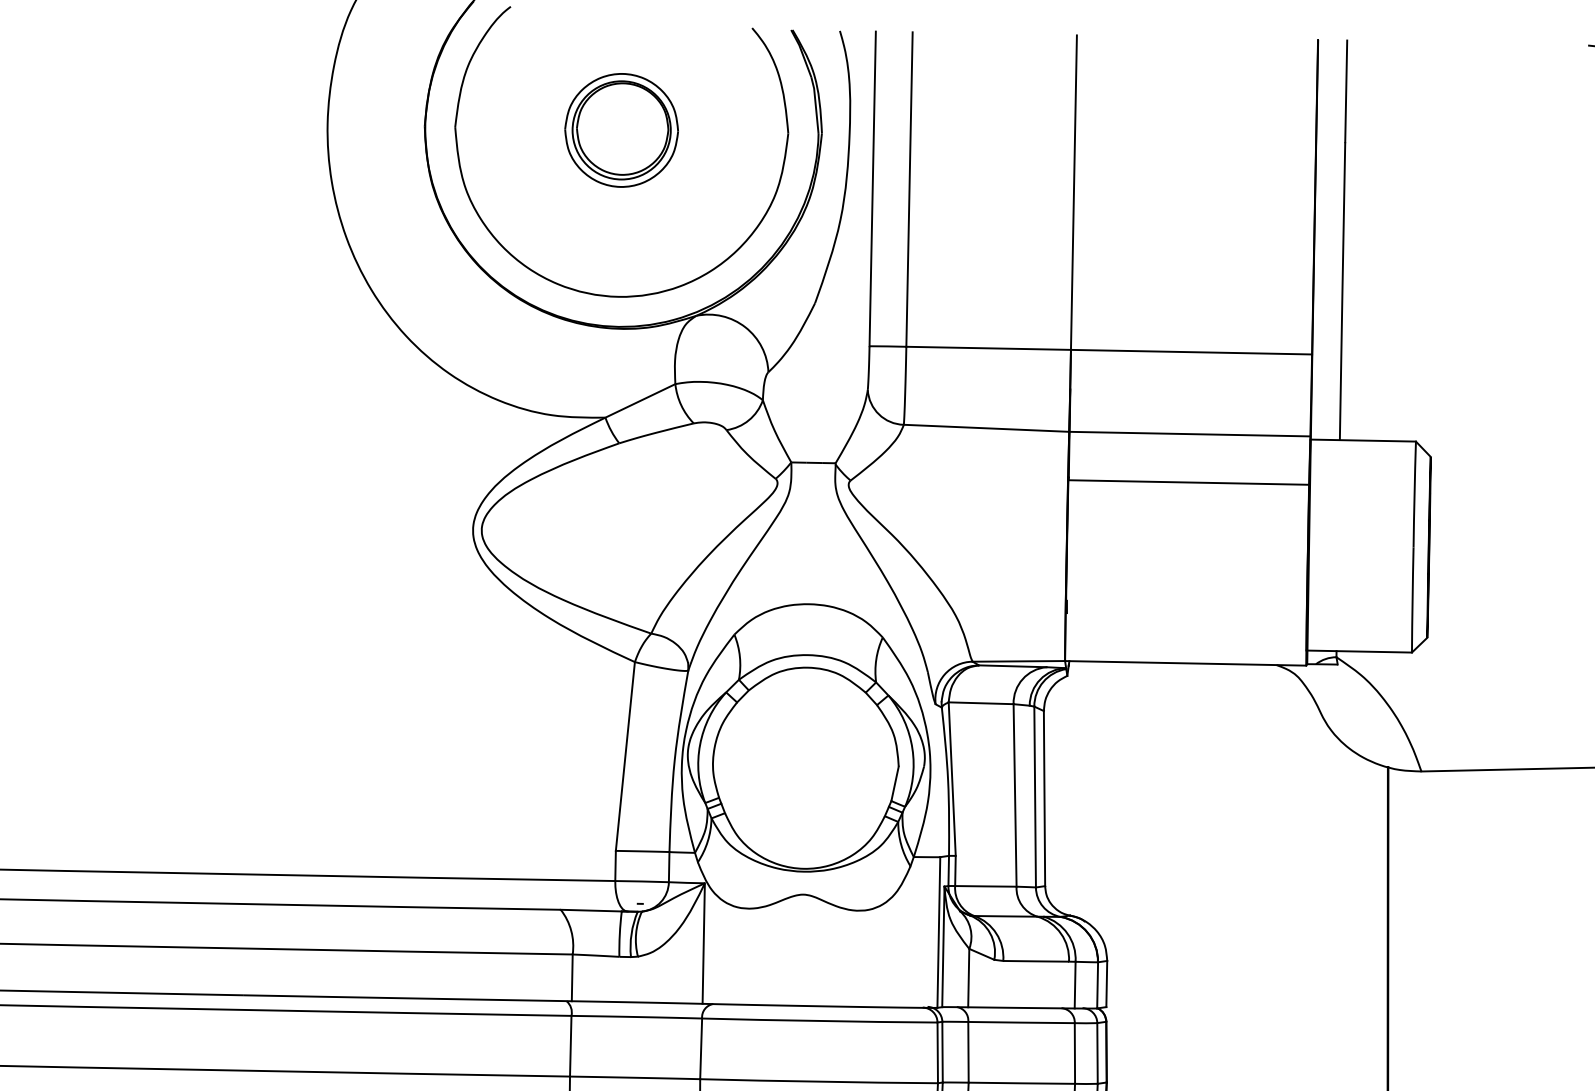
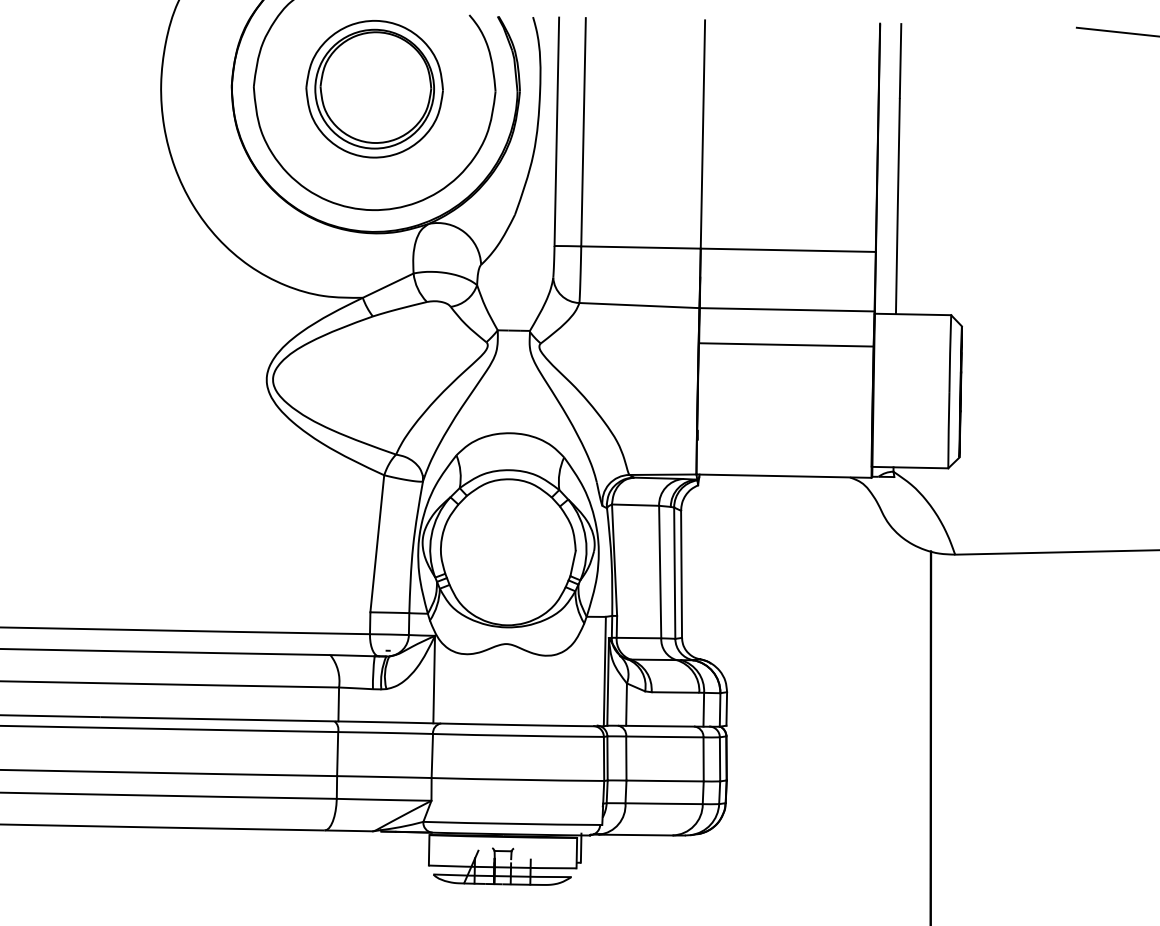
part: (621, 130) -> (374, 89), size x1.67

